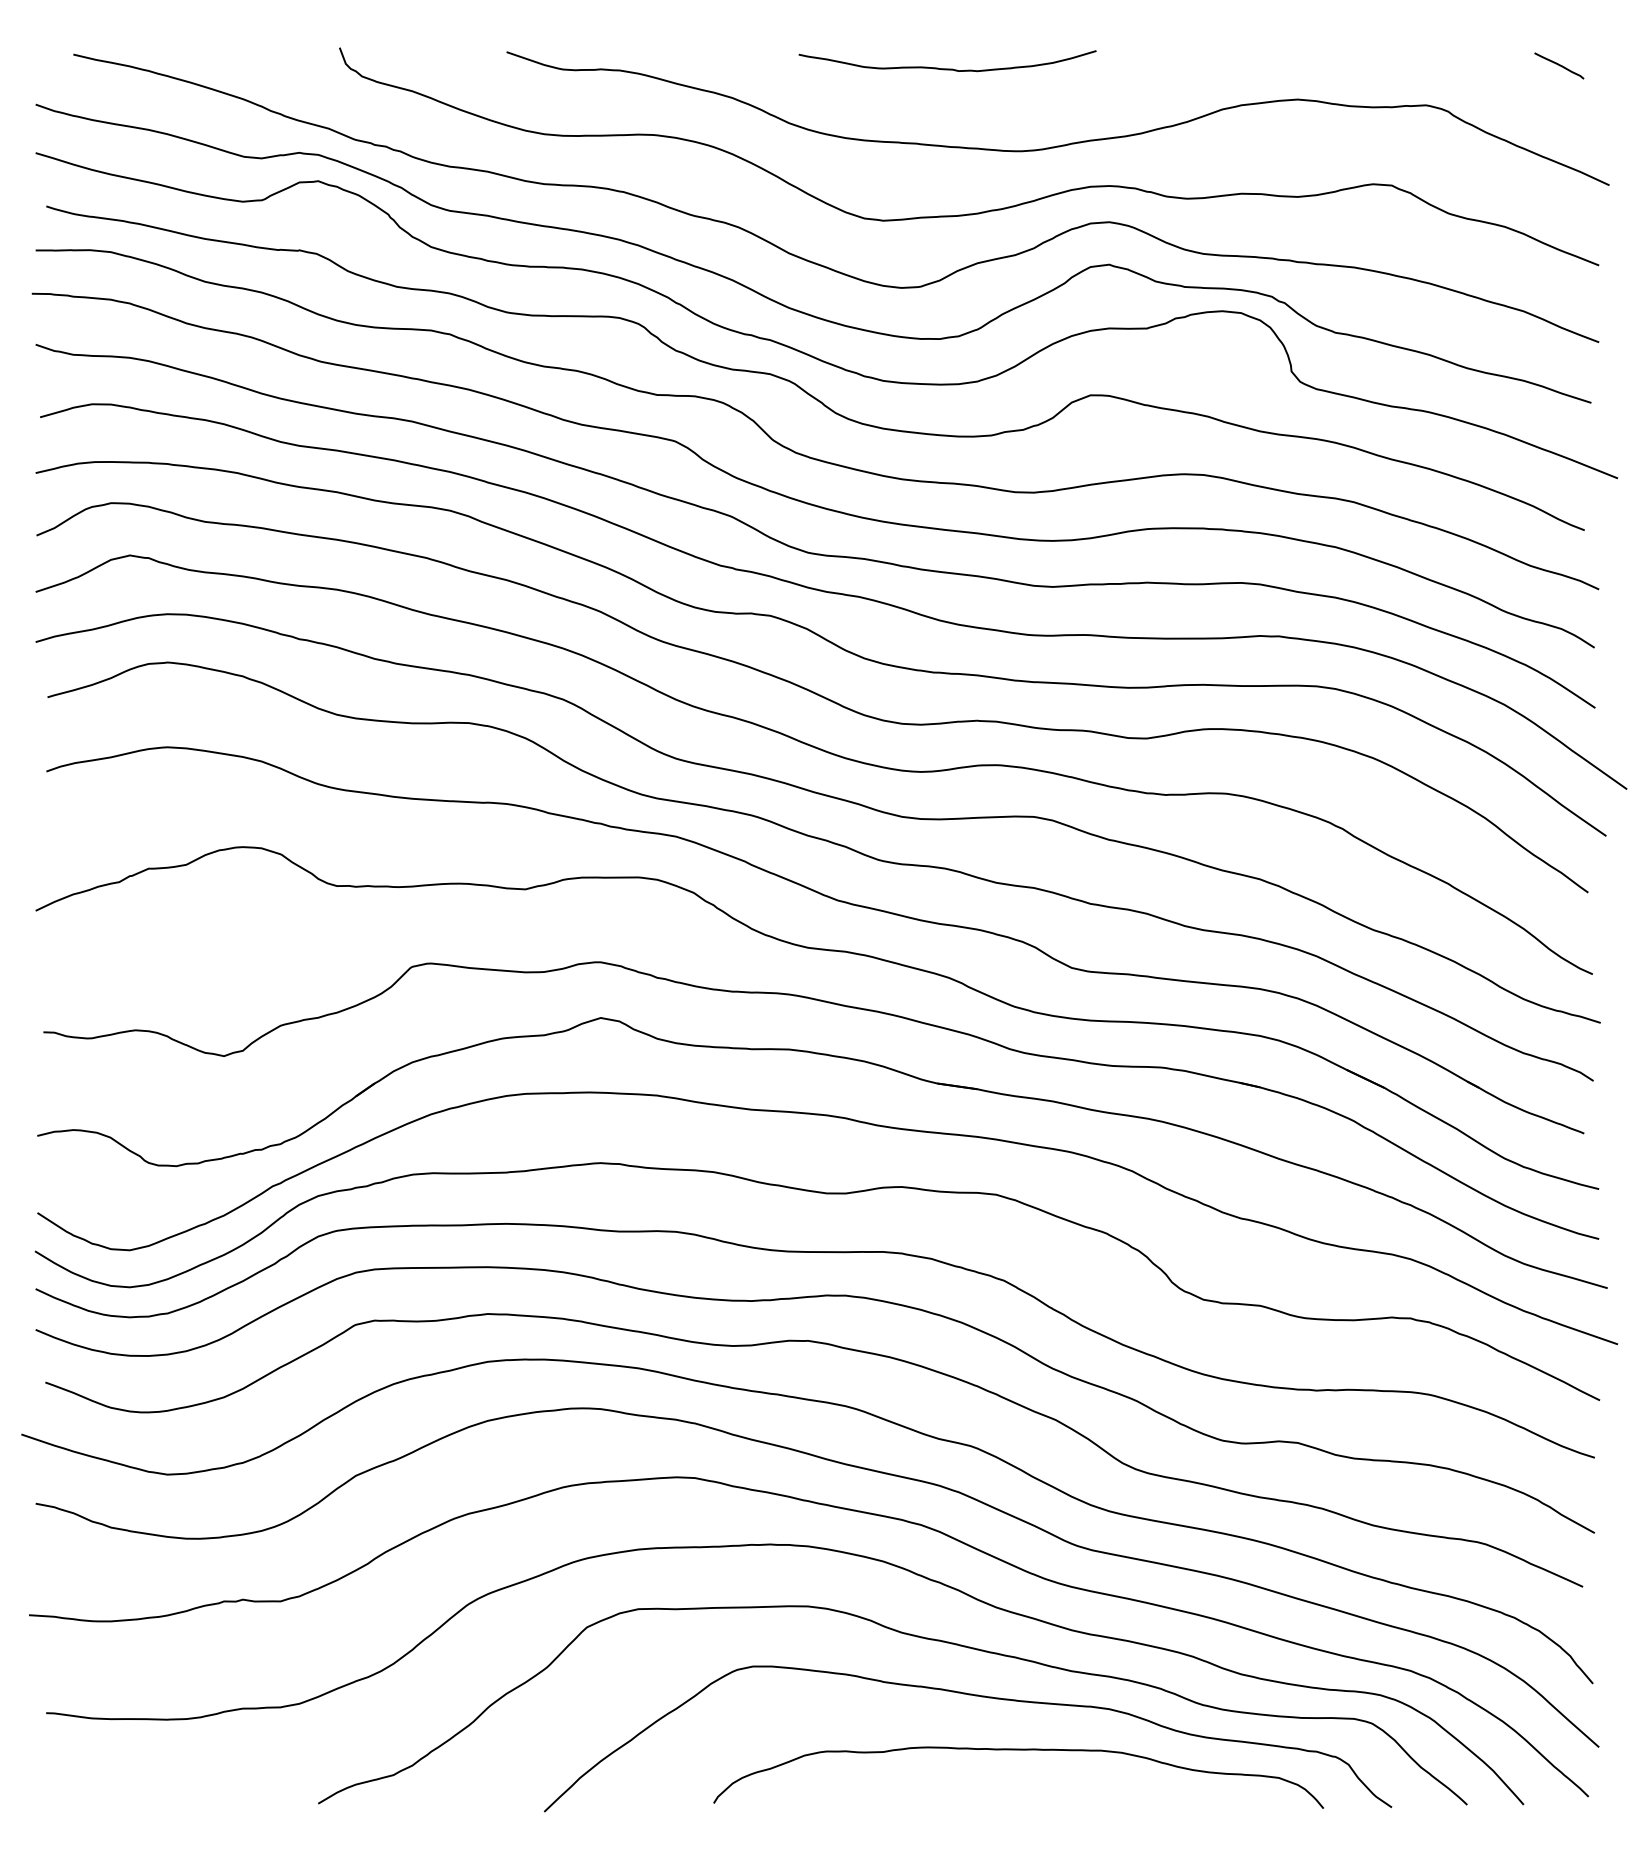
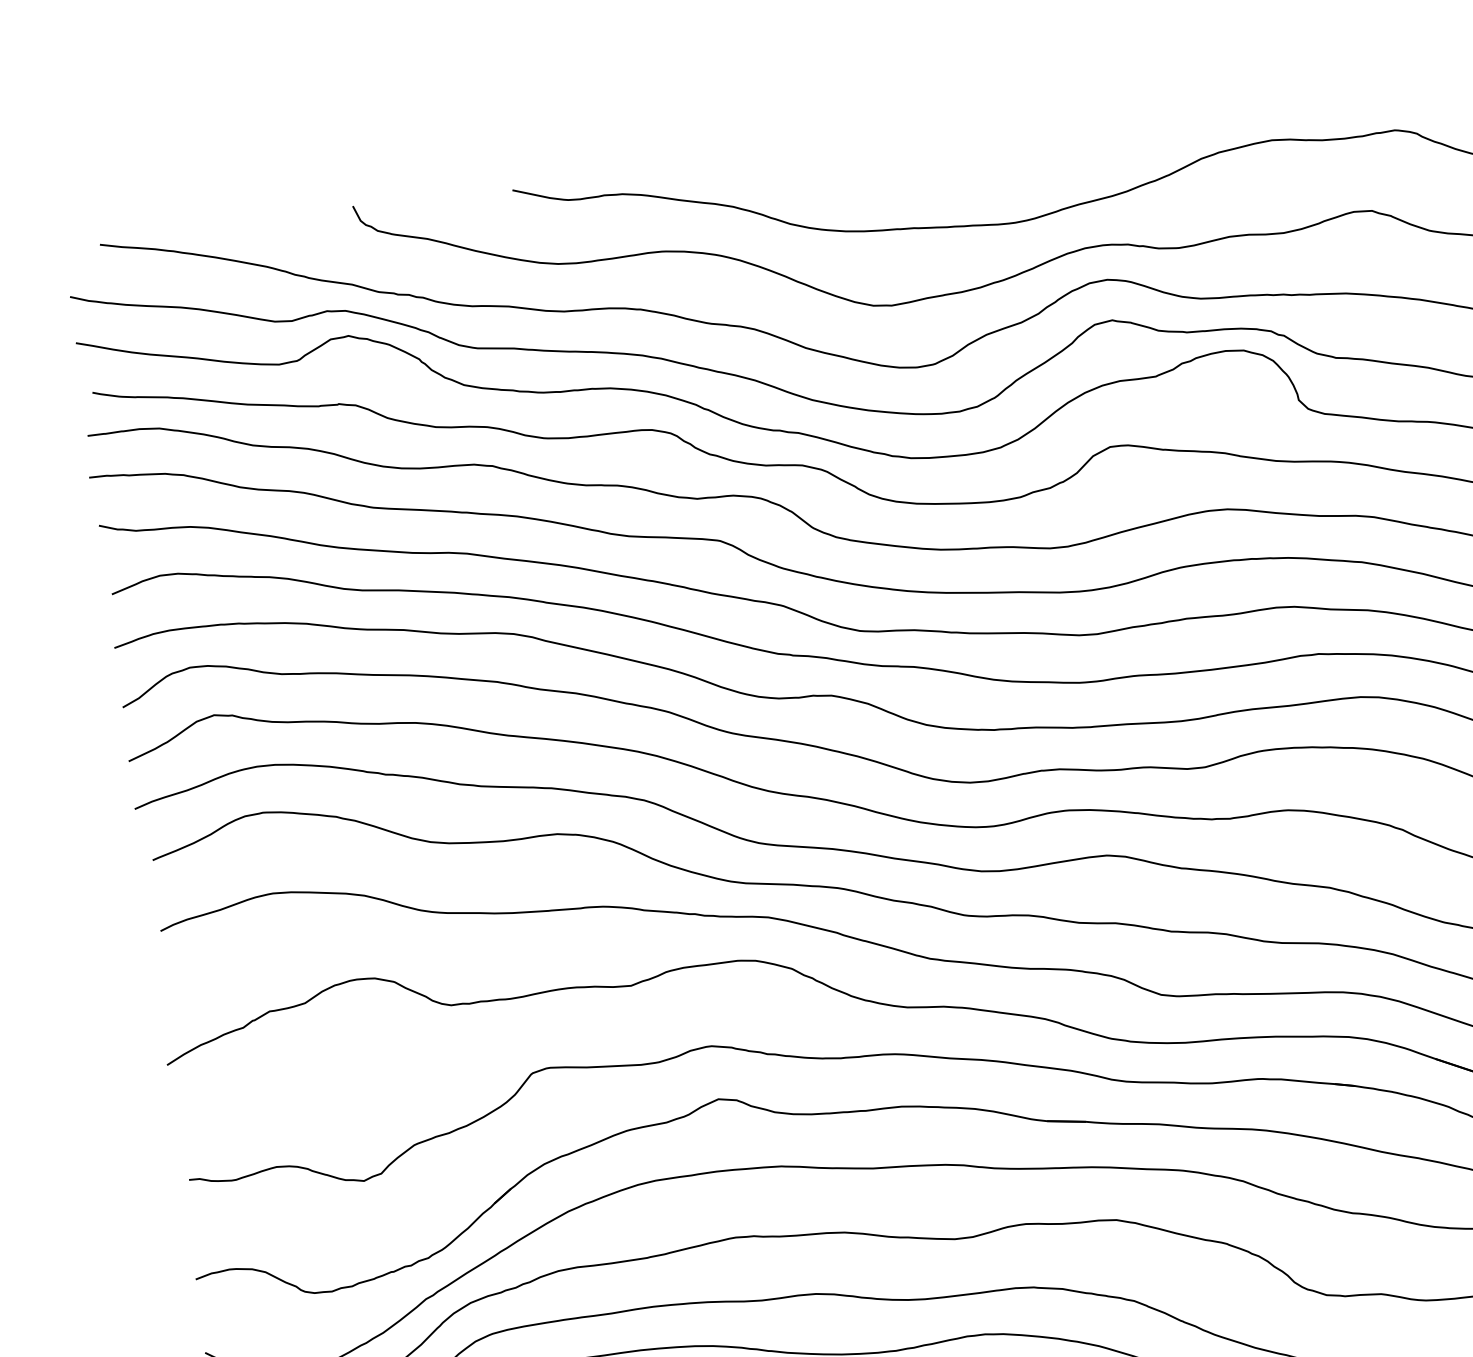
curve: (947, 68) -> (934, 152), removed

